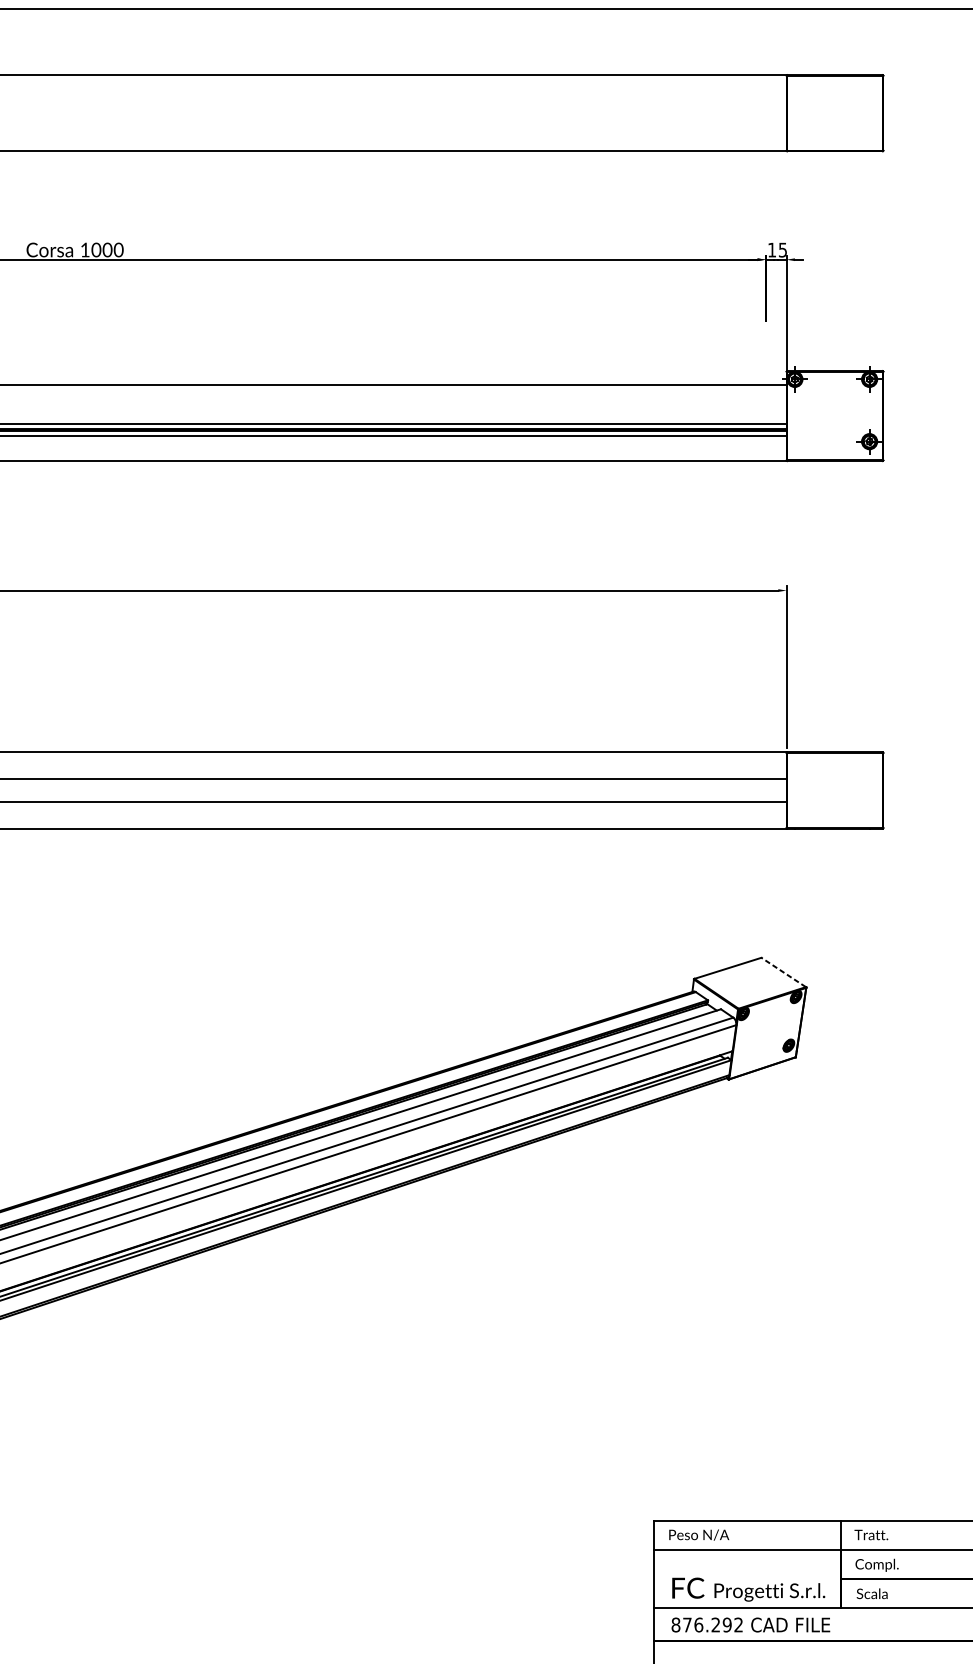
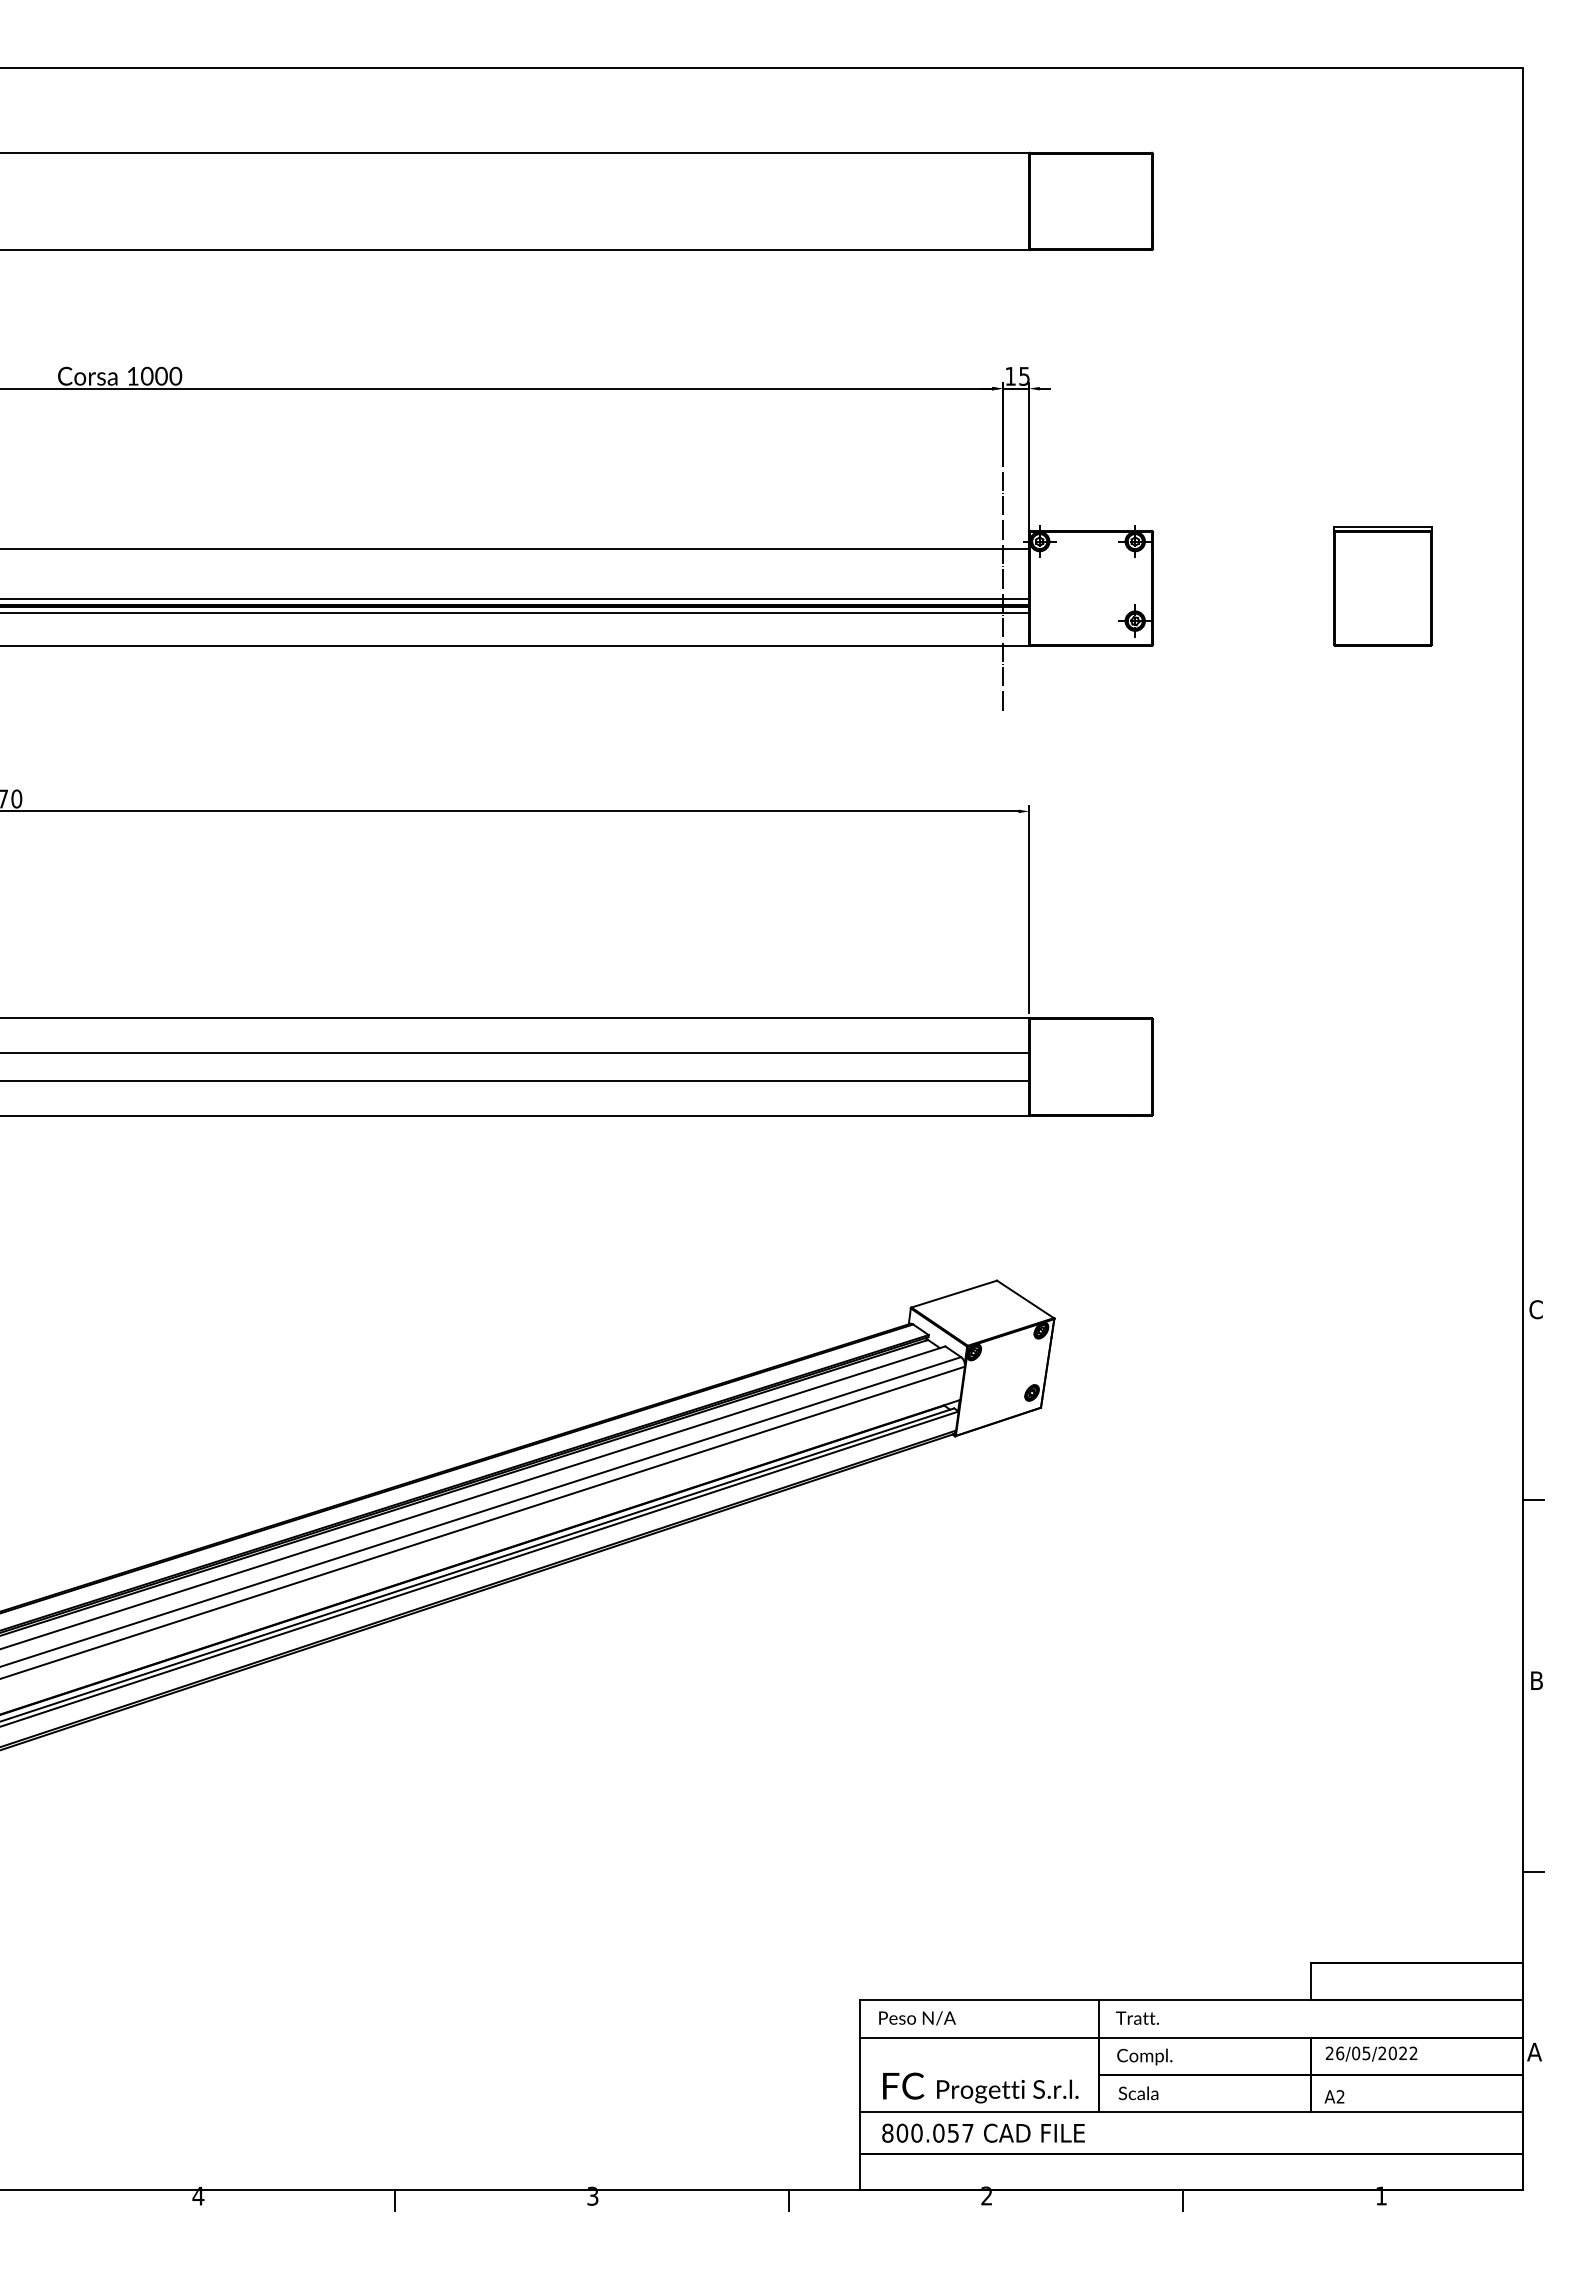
line: (765, 420) -> (1002, 593), added
line: (783, 972) -> (1025, 1299), dashed -> solid
text: (712, 1624) -> (934, 2132), 876.292 -> 800.057

